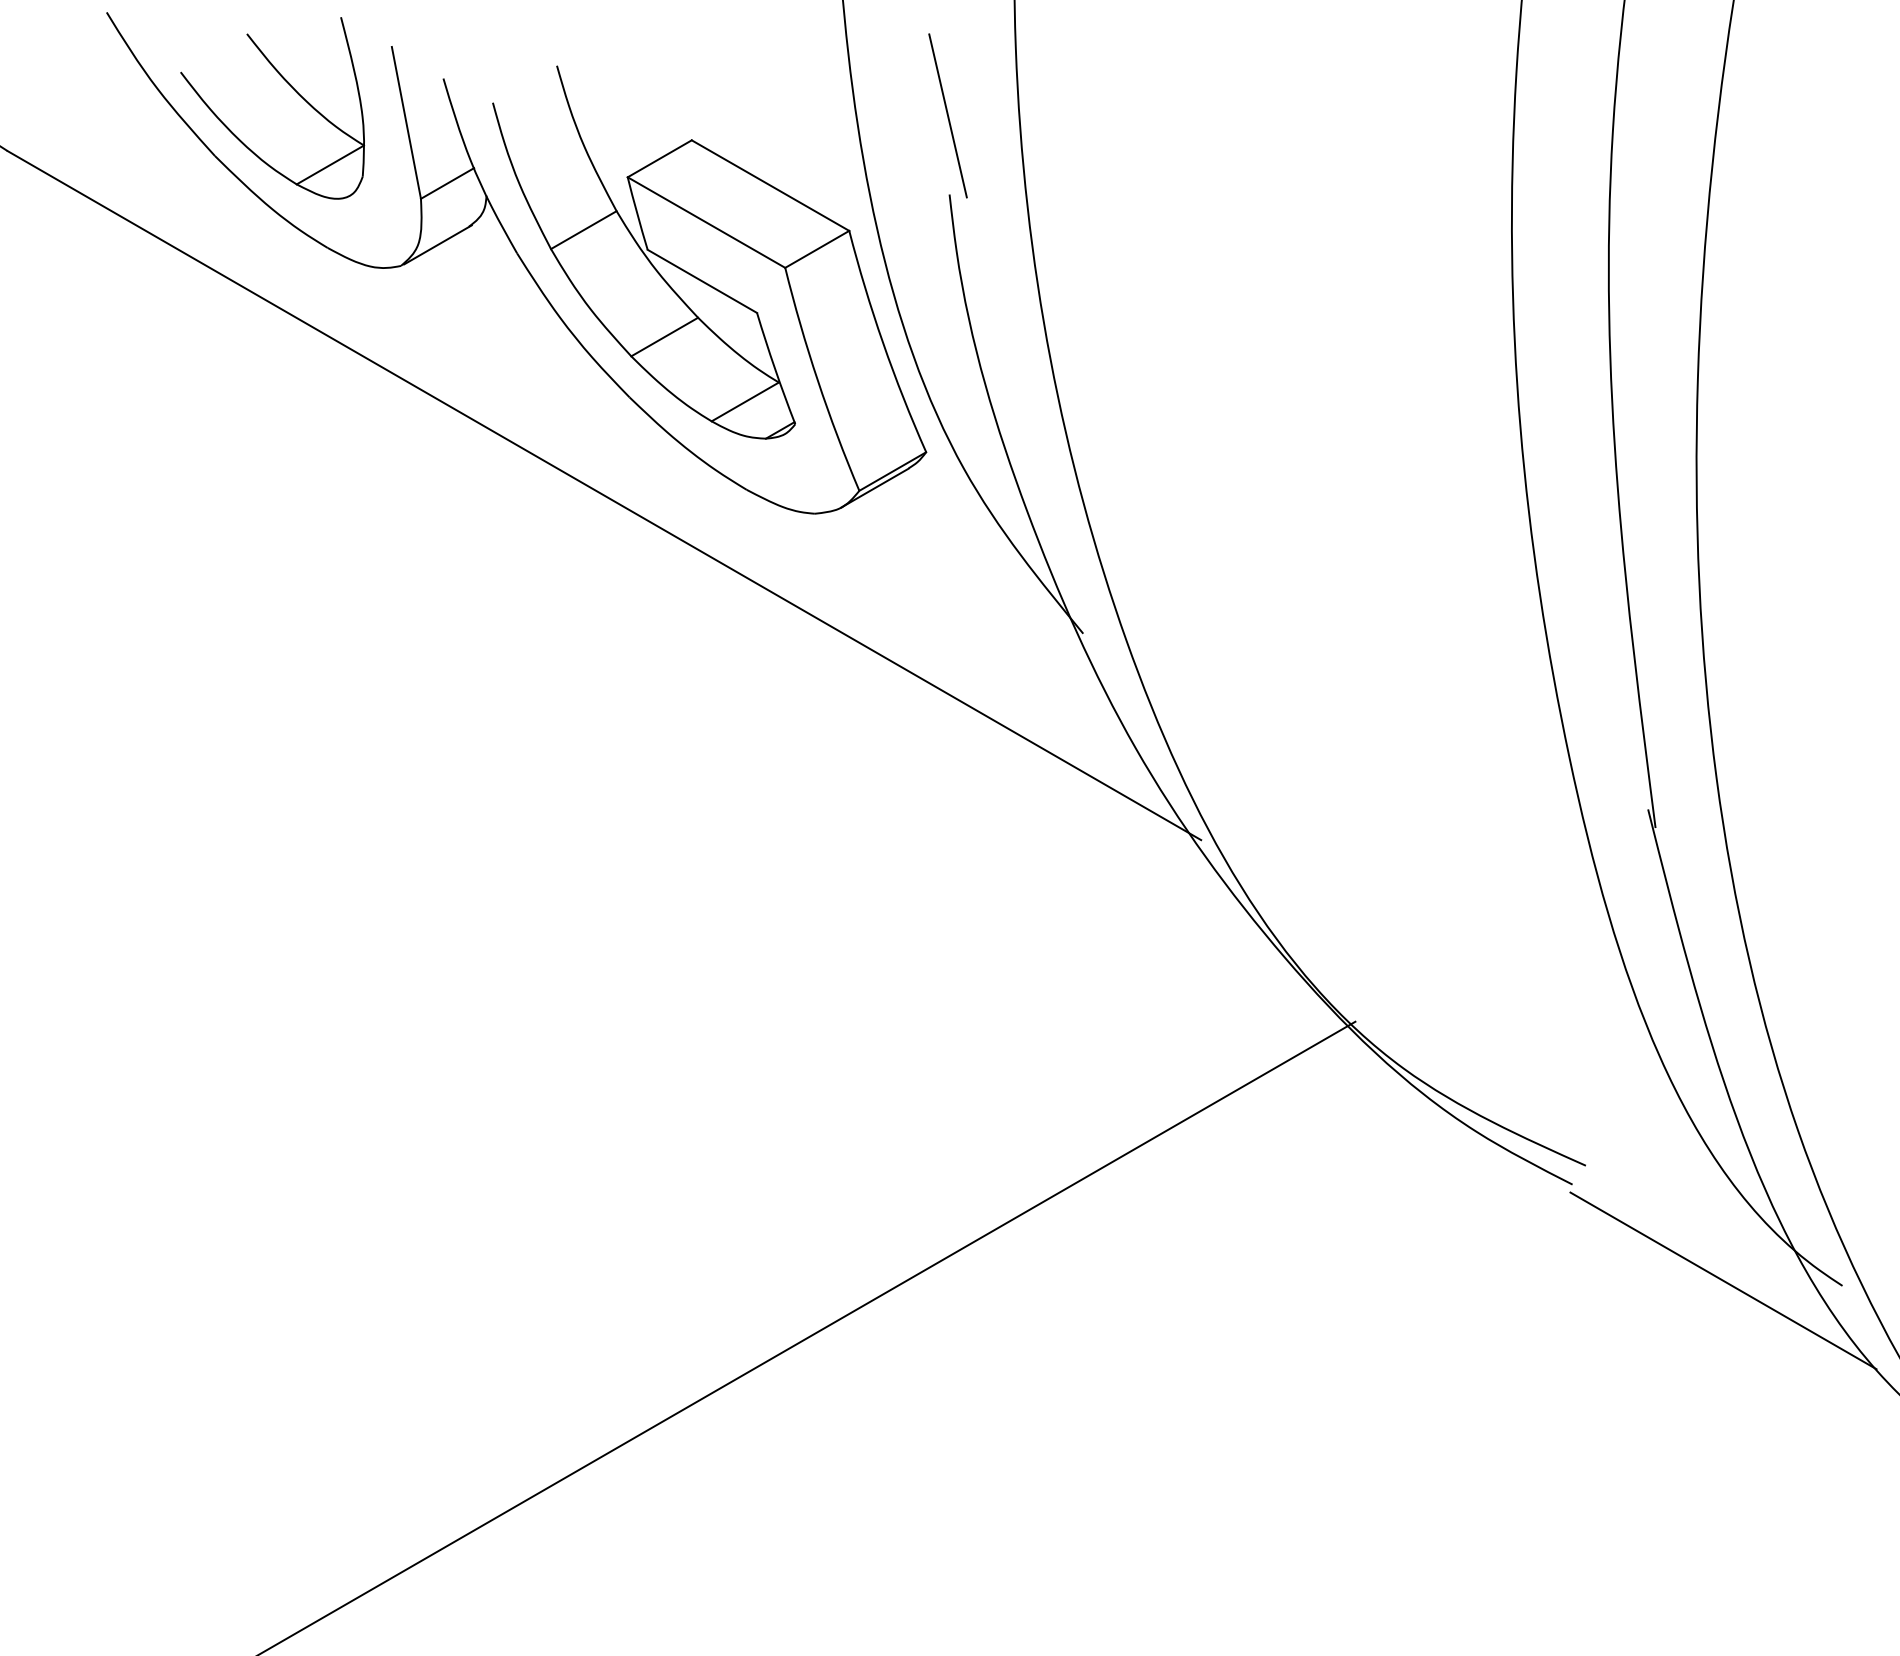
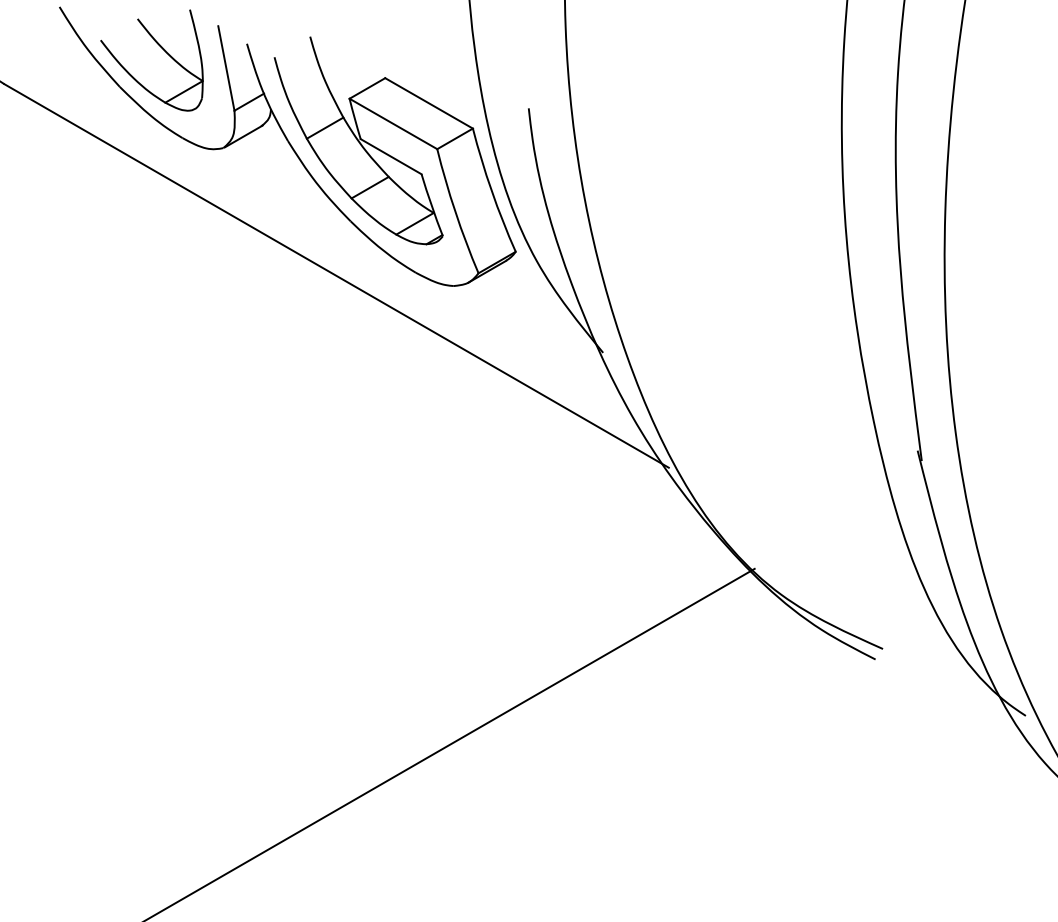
line: (947, 115) -> (527, 64), removed
line: (1723, 1279) -> (959, 712), removed

